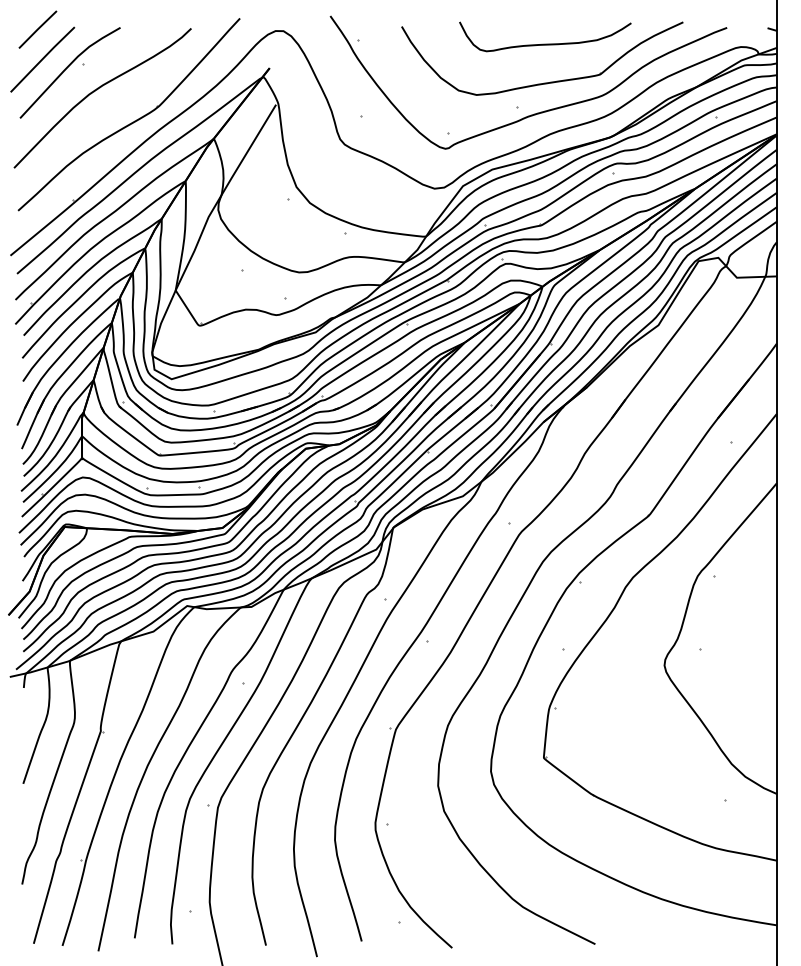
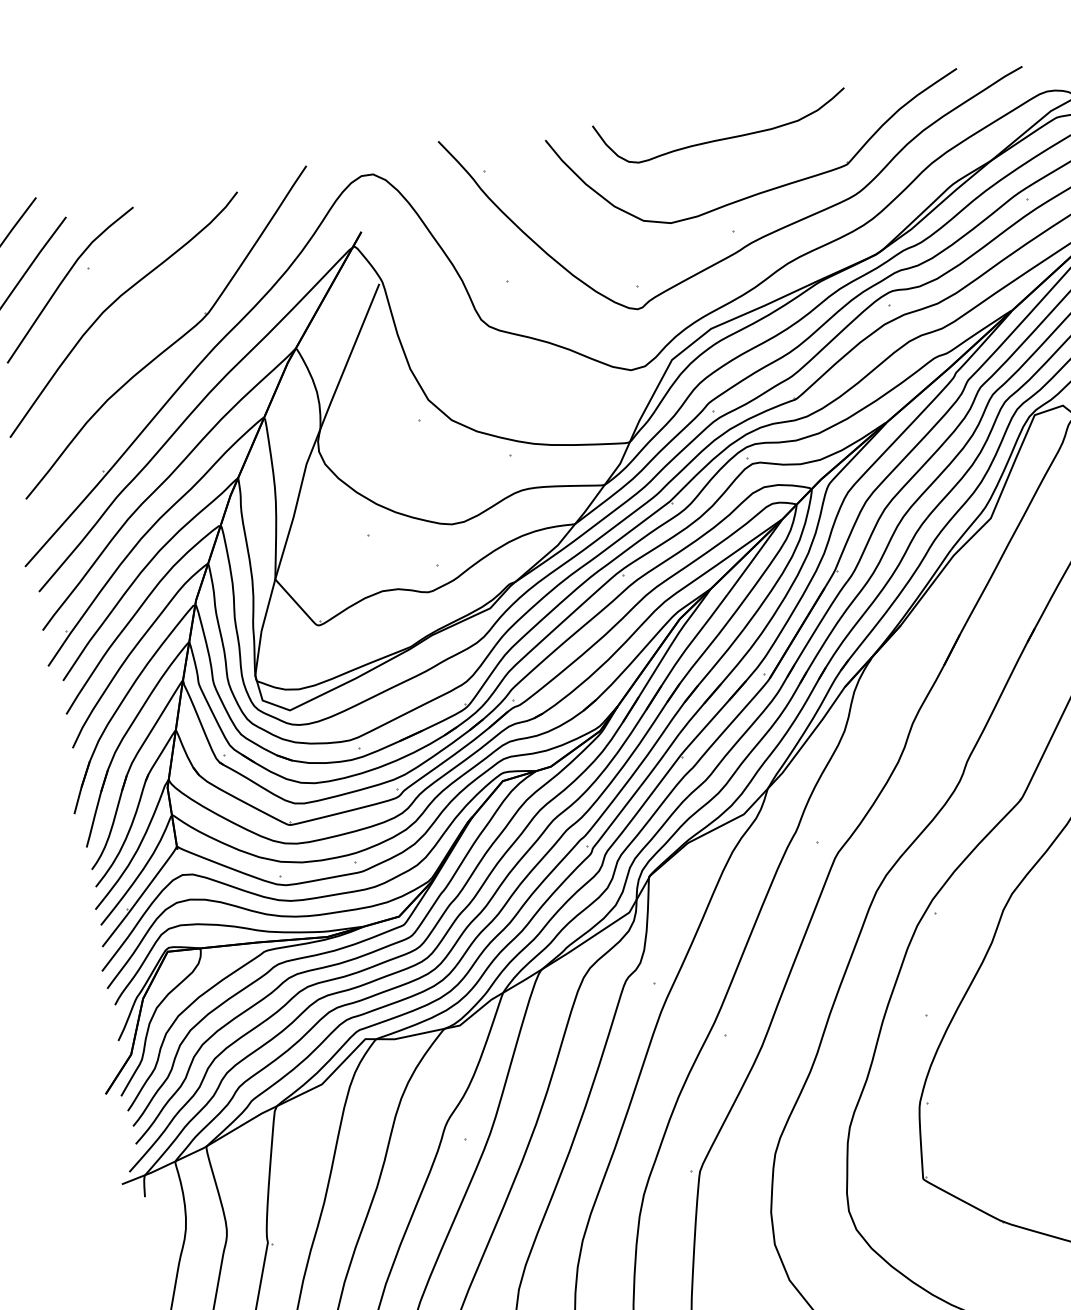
curve: (545, 43) -> (723, 137), moved

